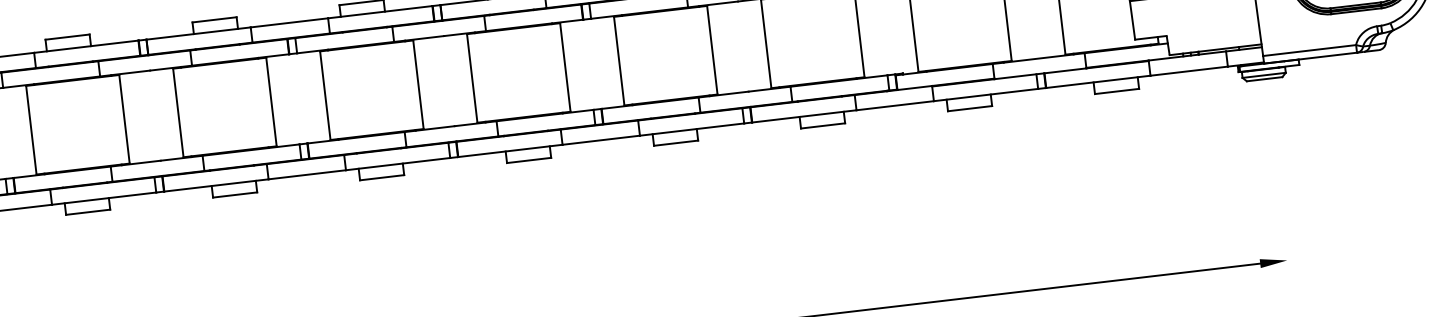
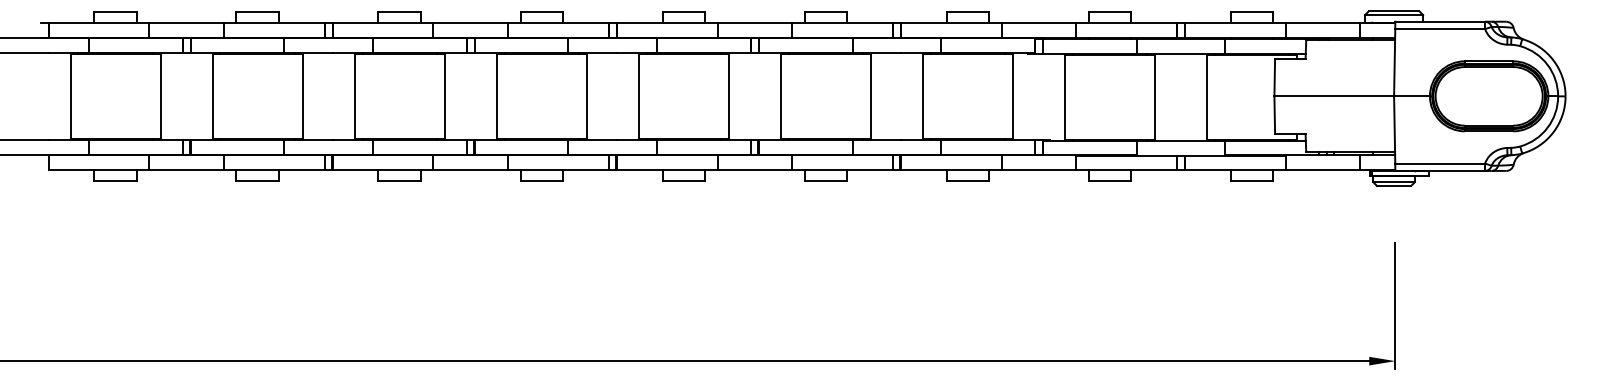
line: (1280, 202) -> (1395, 305), added

